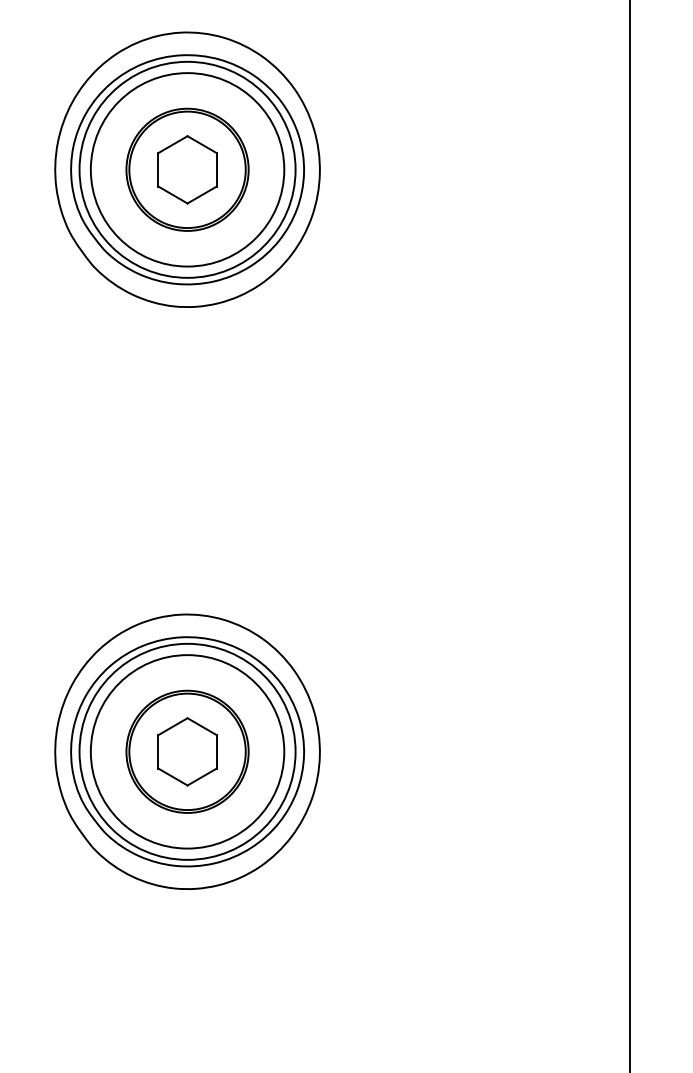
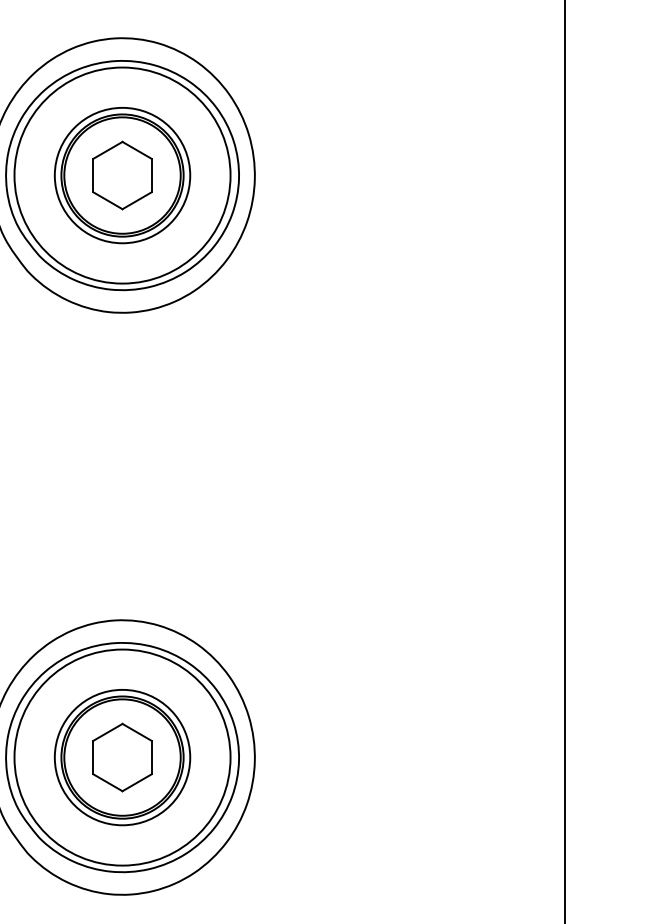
circle: (187, 169) -> (122, 175), size x0.7
circle: (187, 751) -> (122, 757), size x0.7

